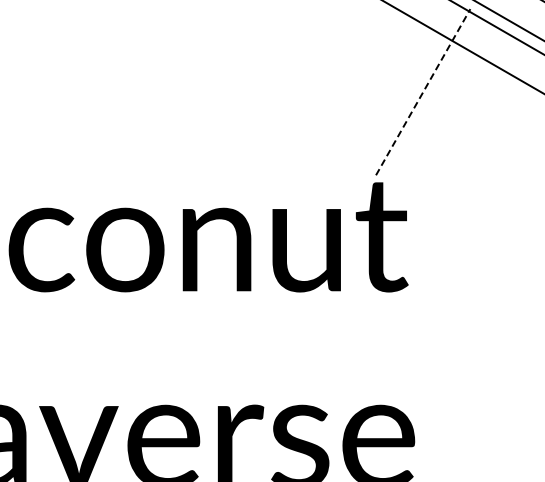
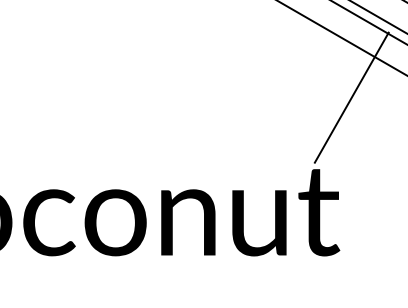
line: (423, 92) -> (352, 97), dashed -> solid

